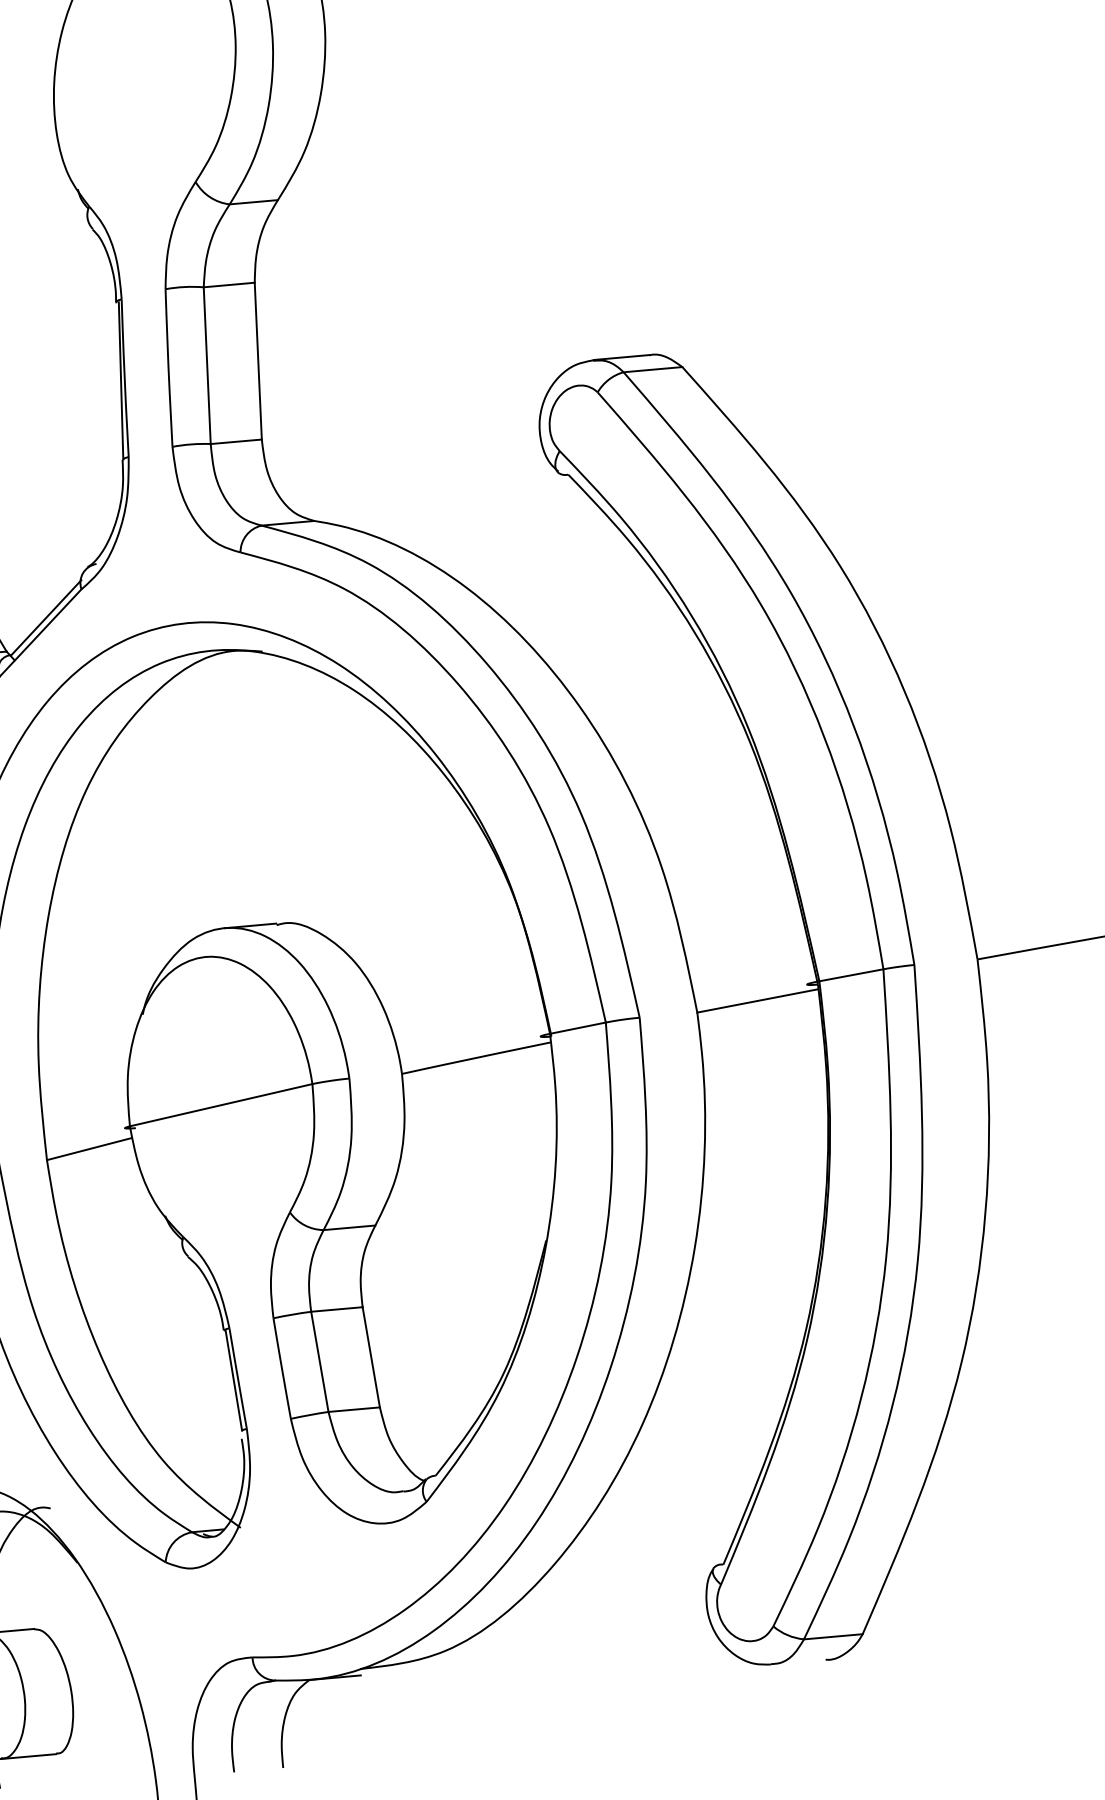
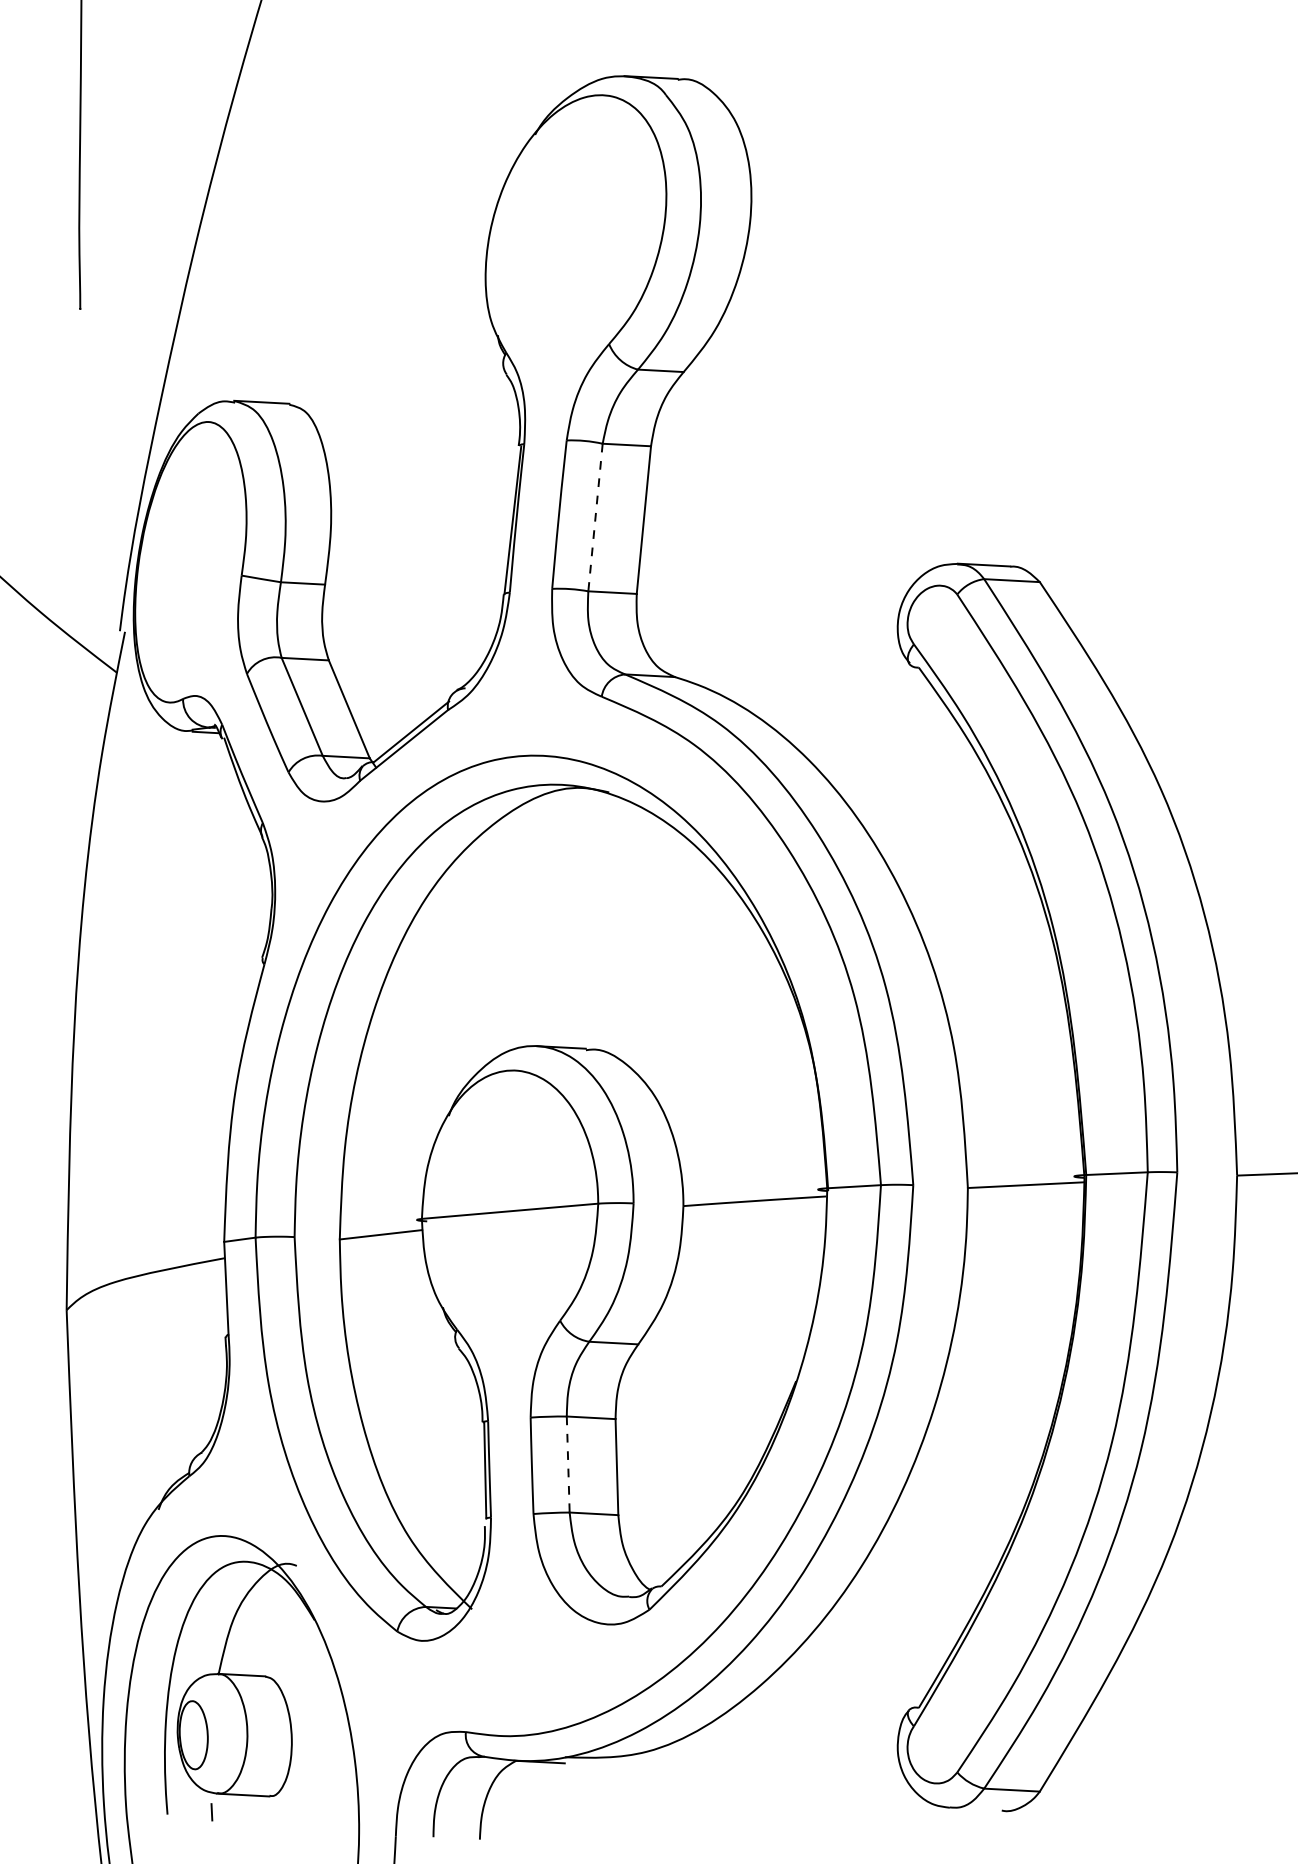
line: (207, 366) -> (595, 518), solid -> dashed
line: (320, 1362) -> (568, 1465), solid -> dashed

